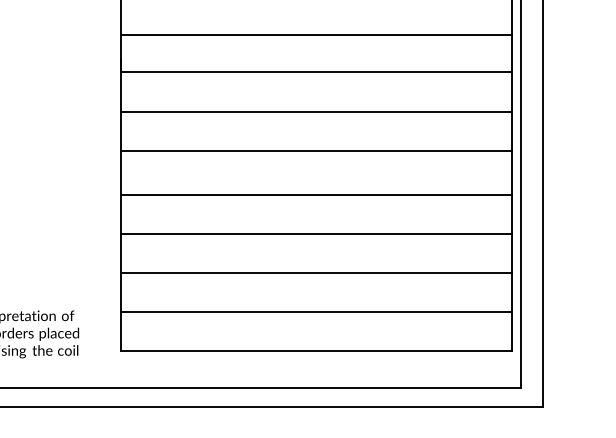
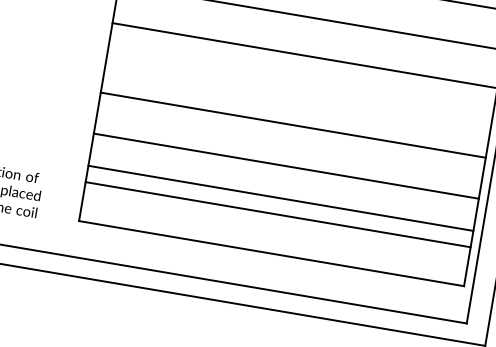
line: (316, 195) -> (293, 125), moved
line: (316, 233) -> (286, 166), moved
line: (316, 273) -> (280, 198), moved

